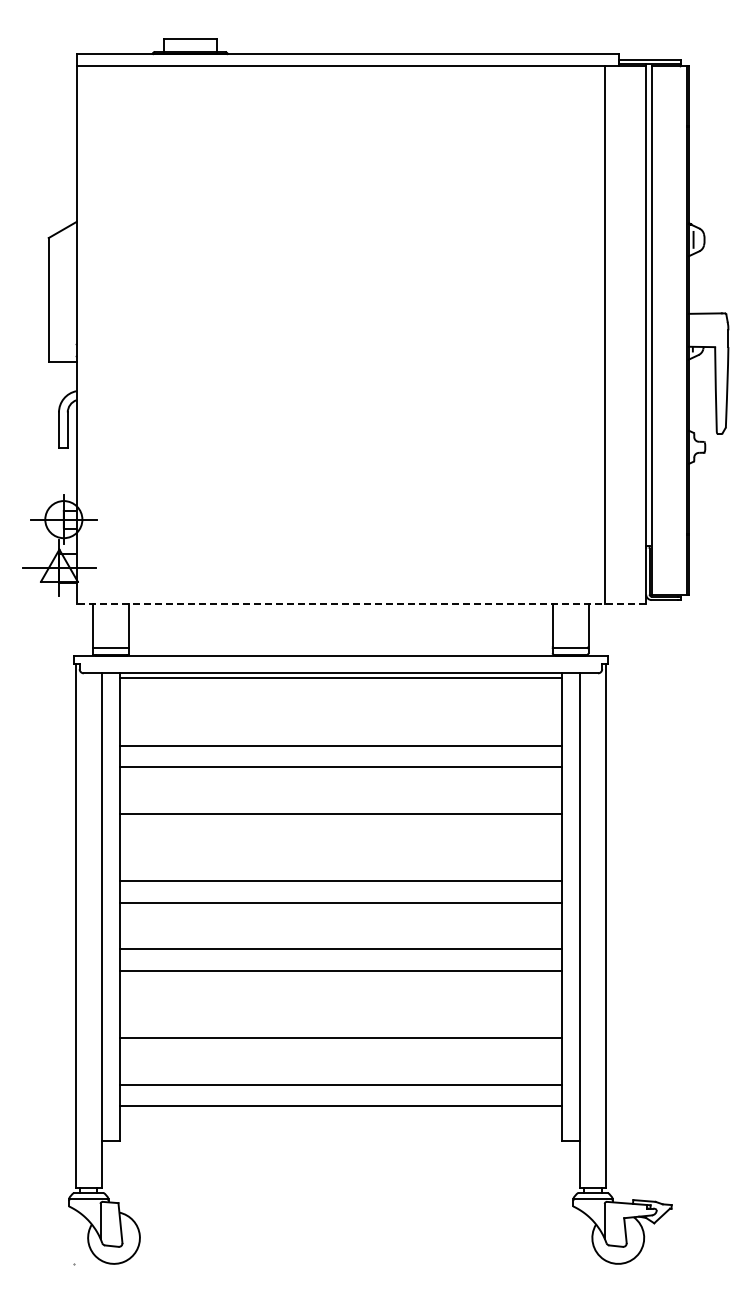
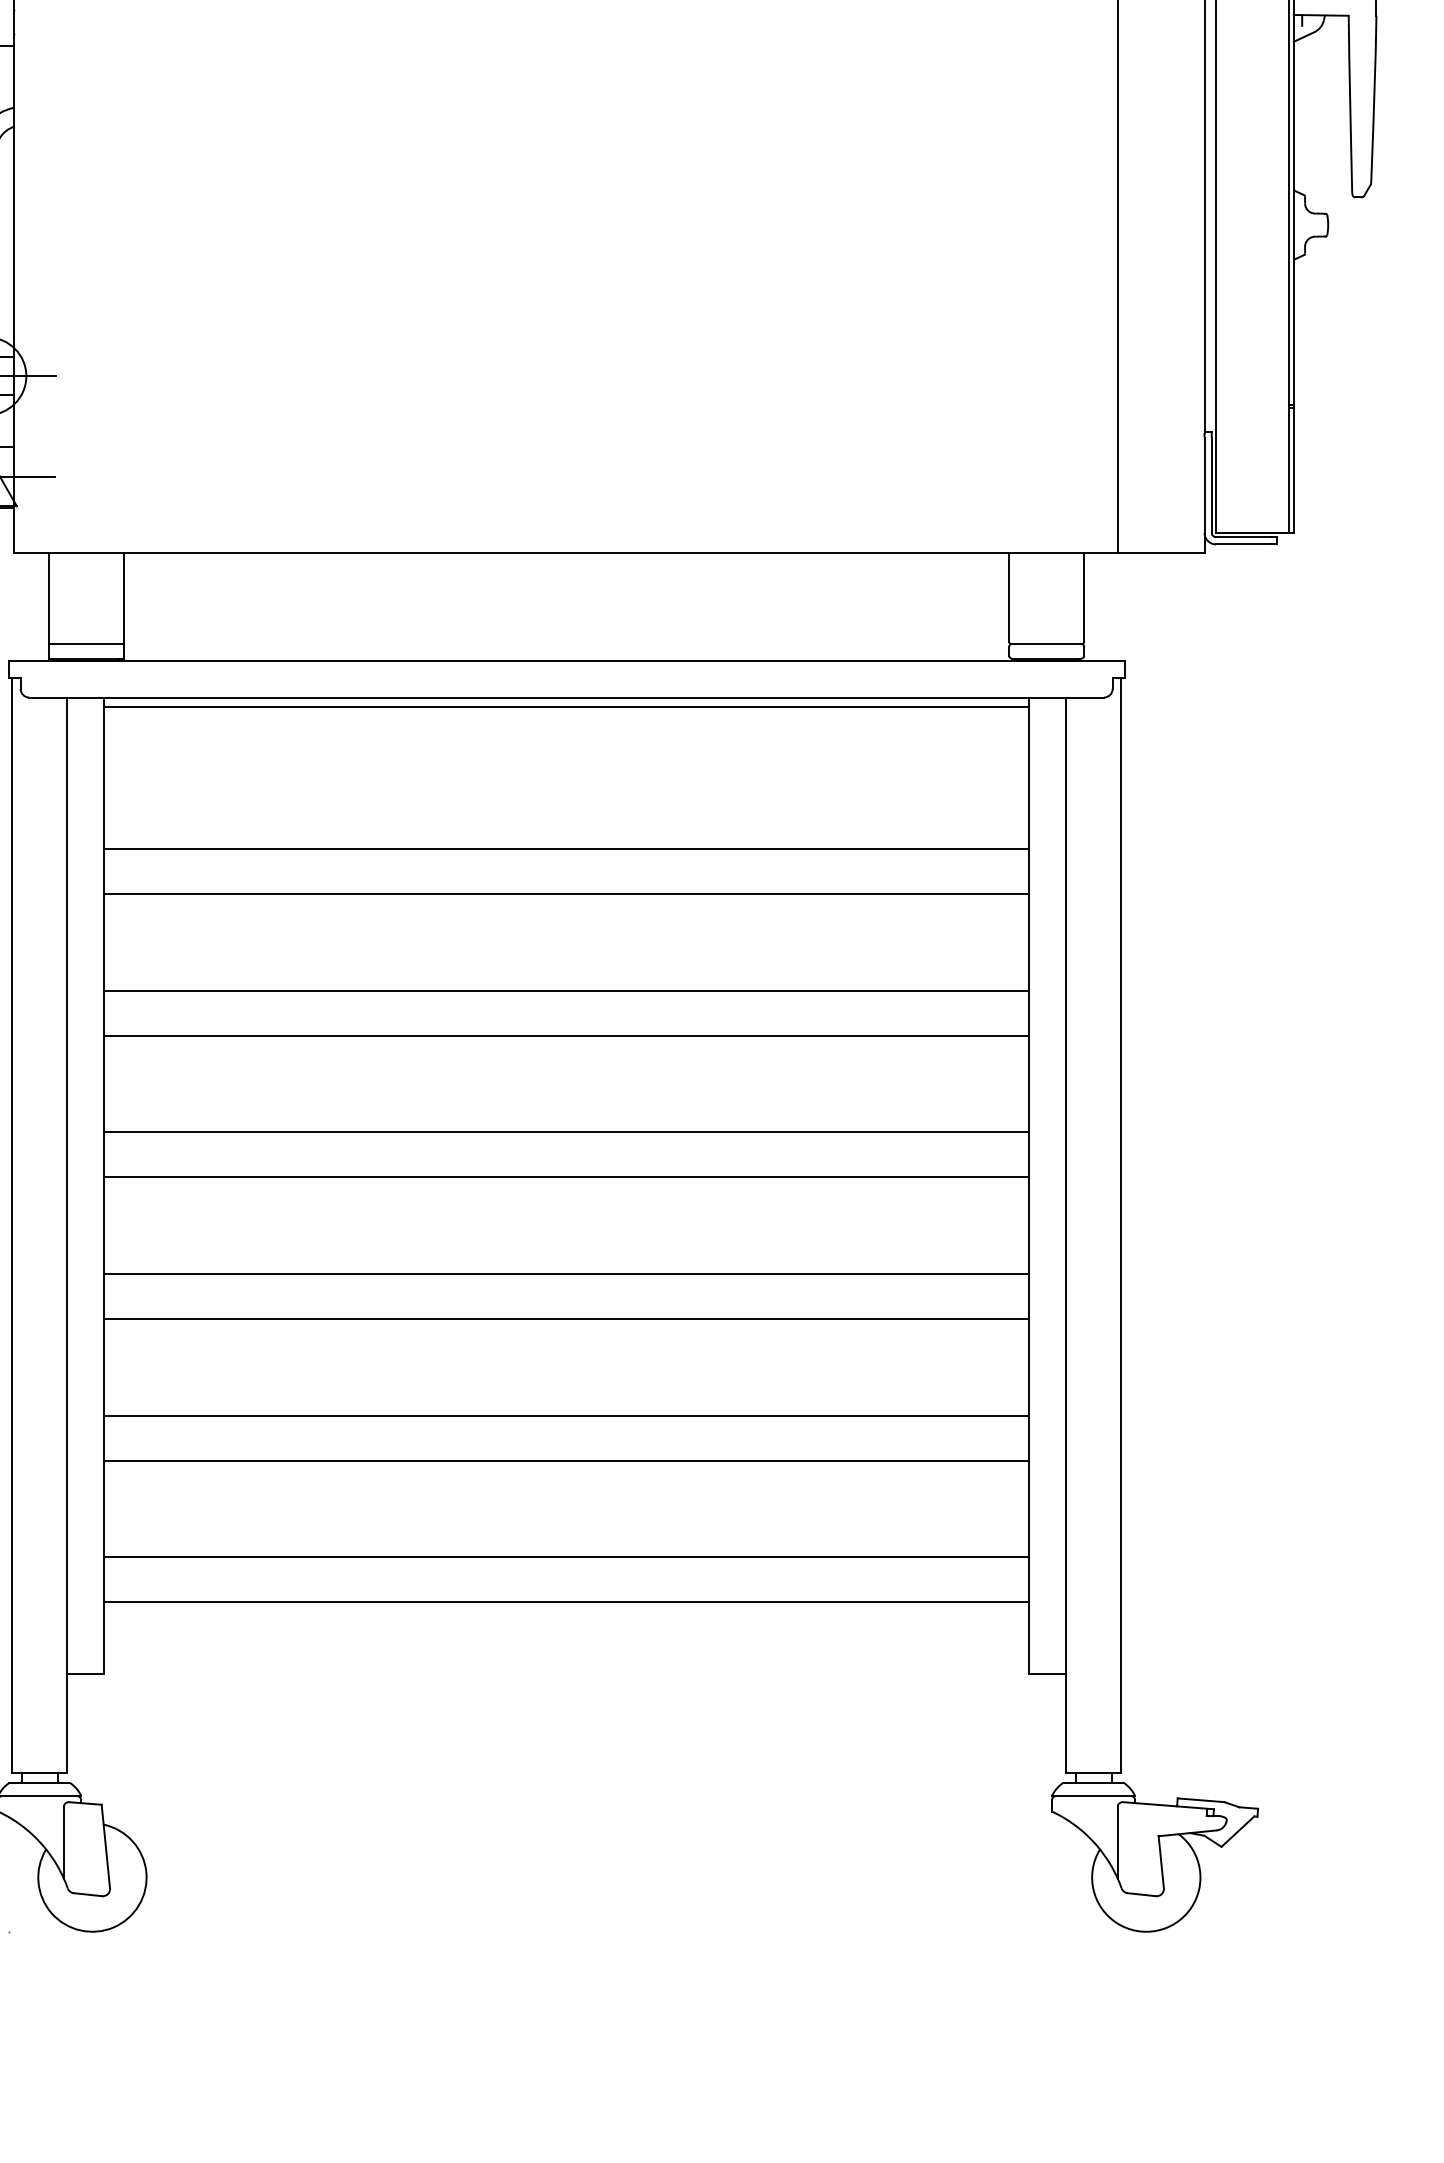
line: (361, 604) -> (609, 553), dashed -> solid
line: (340, 835) -> (565, 1036), added
line: (340, 1016) -> (565, 1414), added

